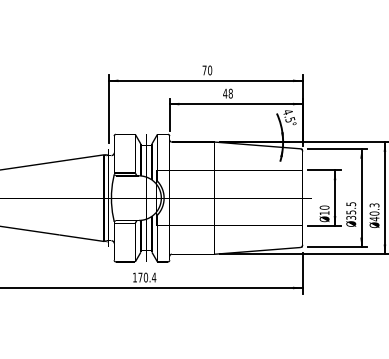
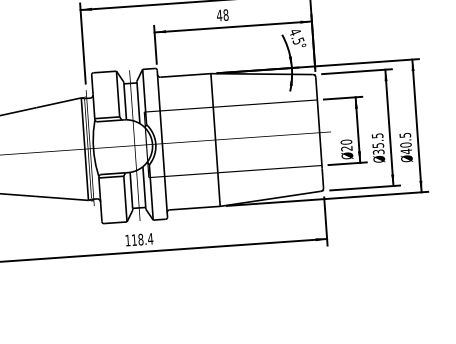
text: (373, 205) -> (404, 135), 40.3 -> 40.5
text: (324, 213) -> (346, 149), 10 -> 20
text: (143, 277) -> (137, 239), 170.4 -> 118.4

